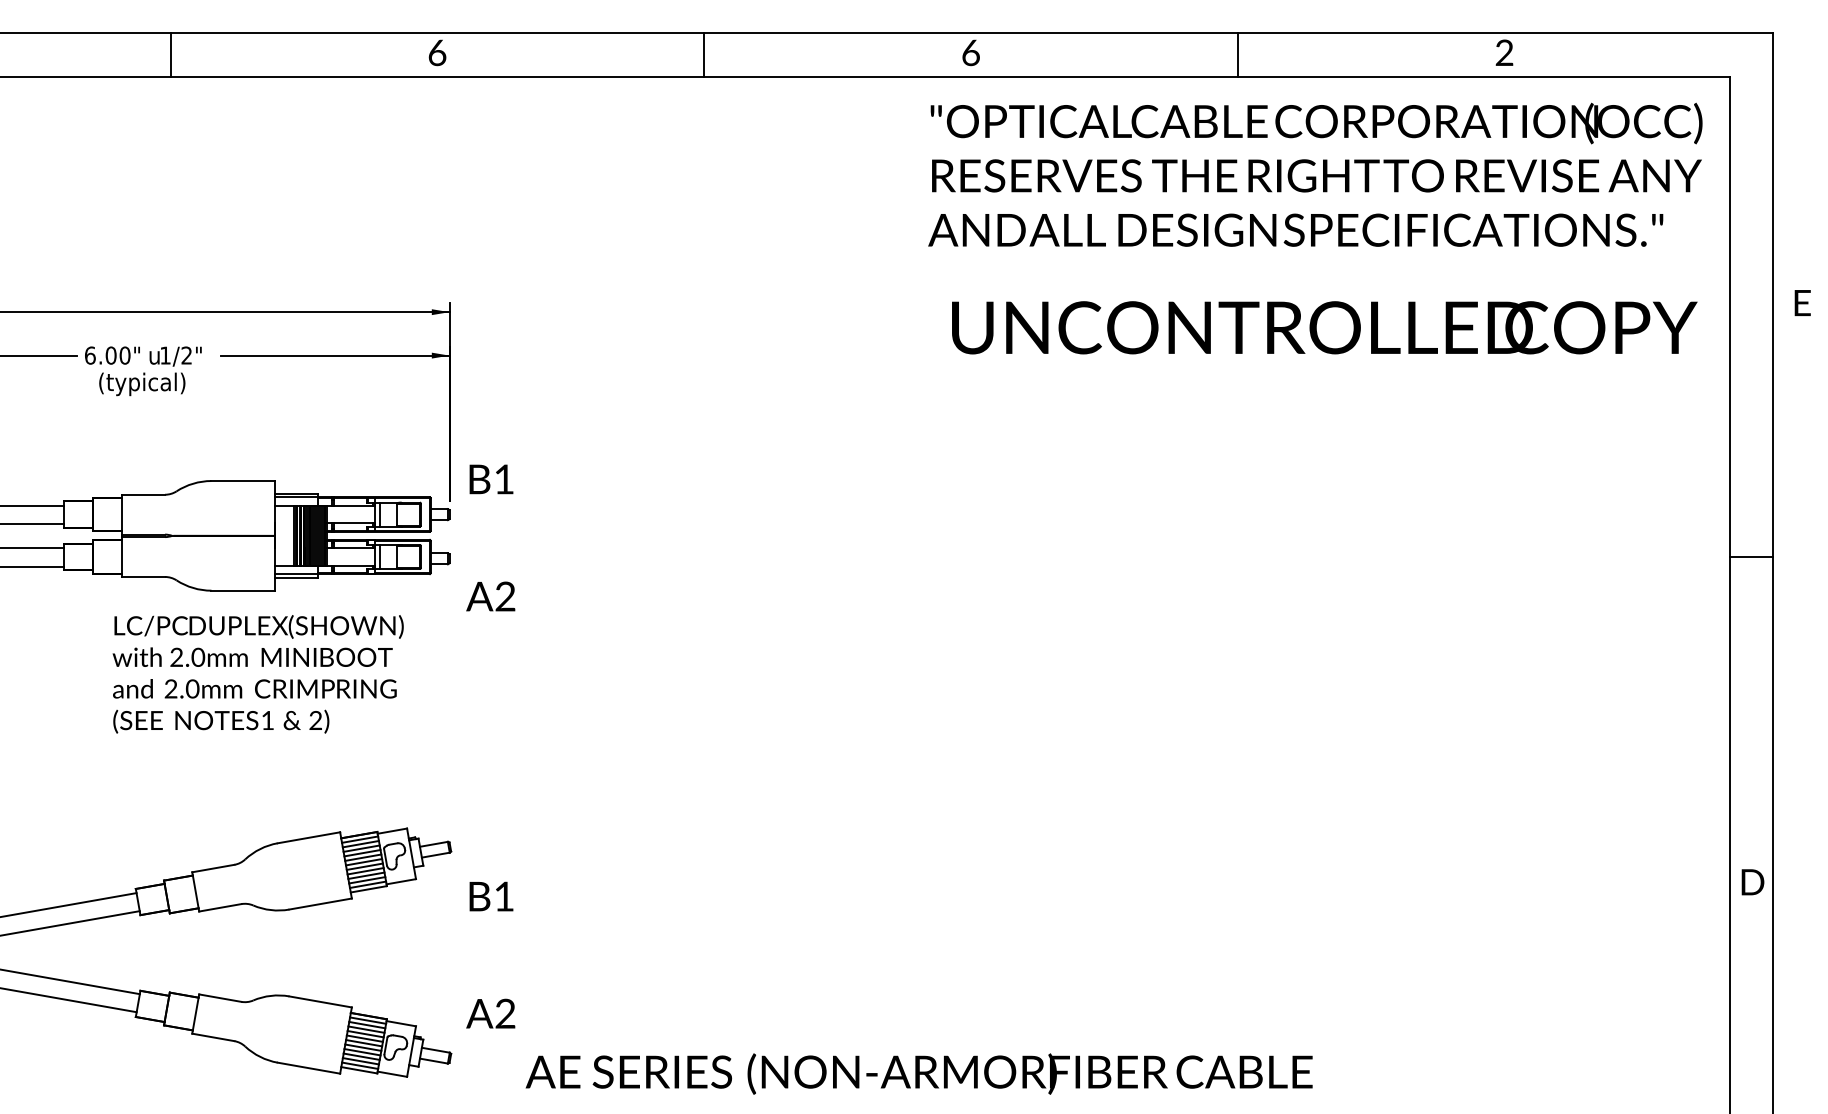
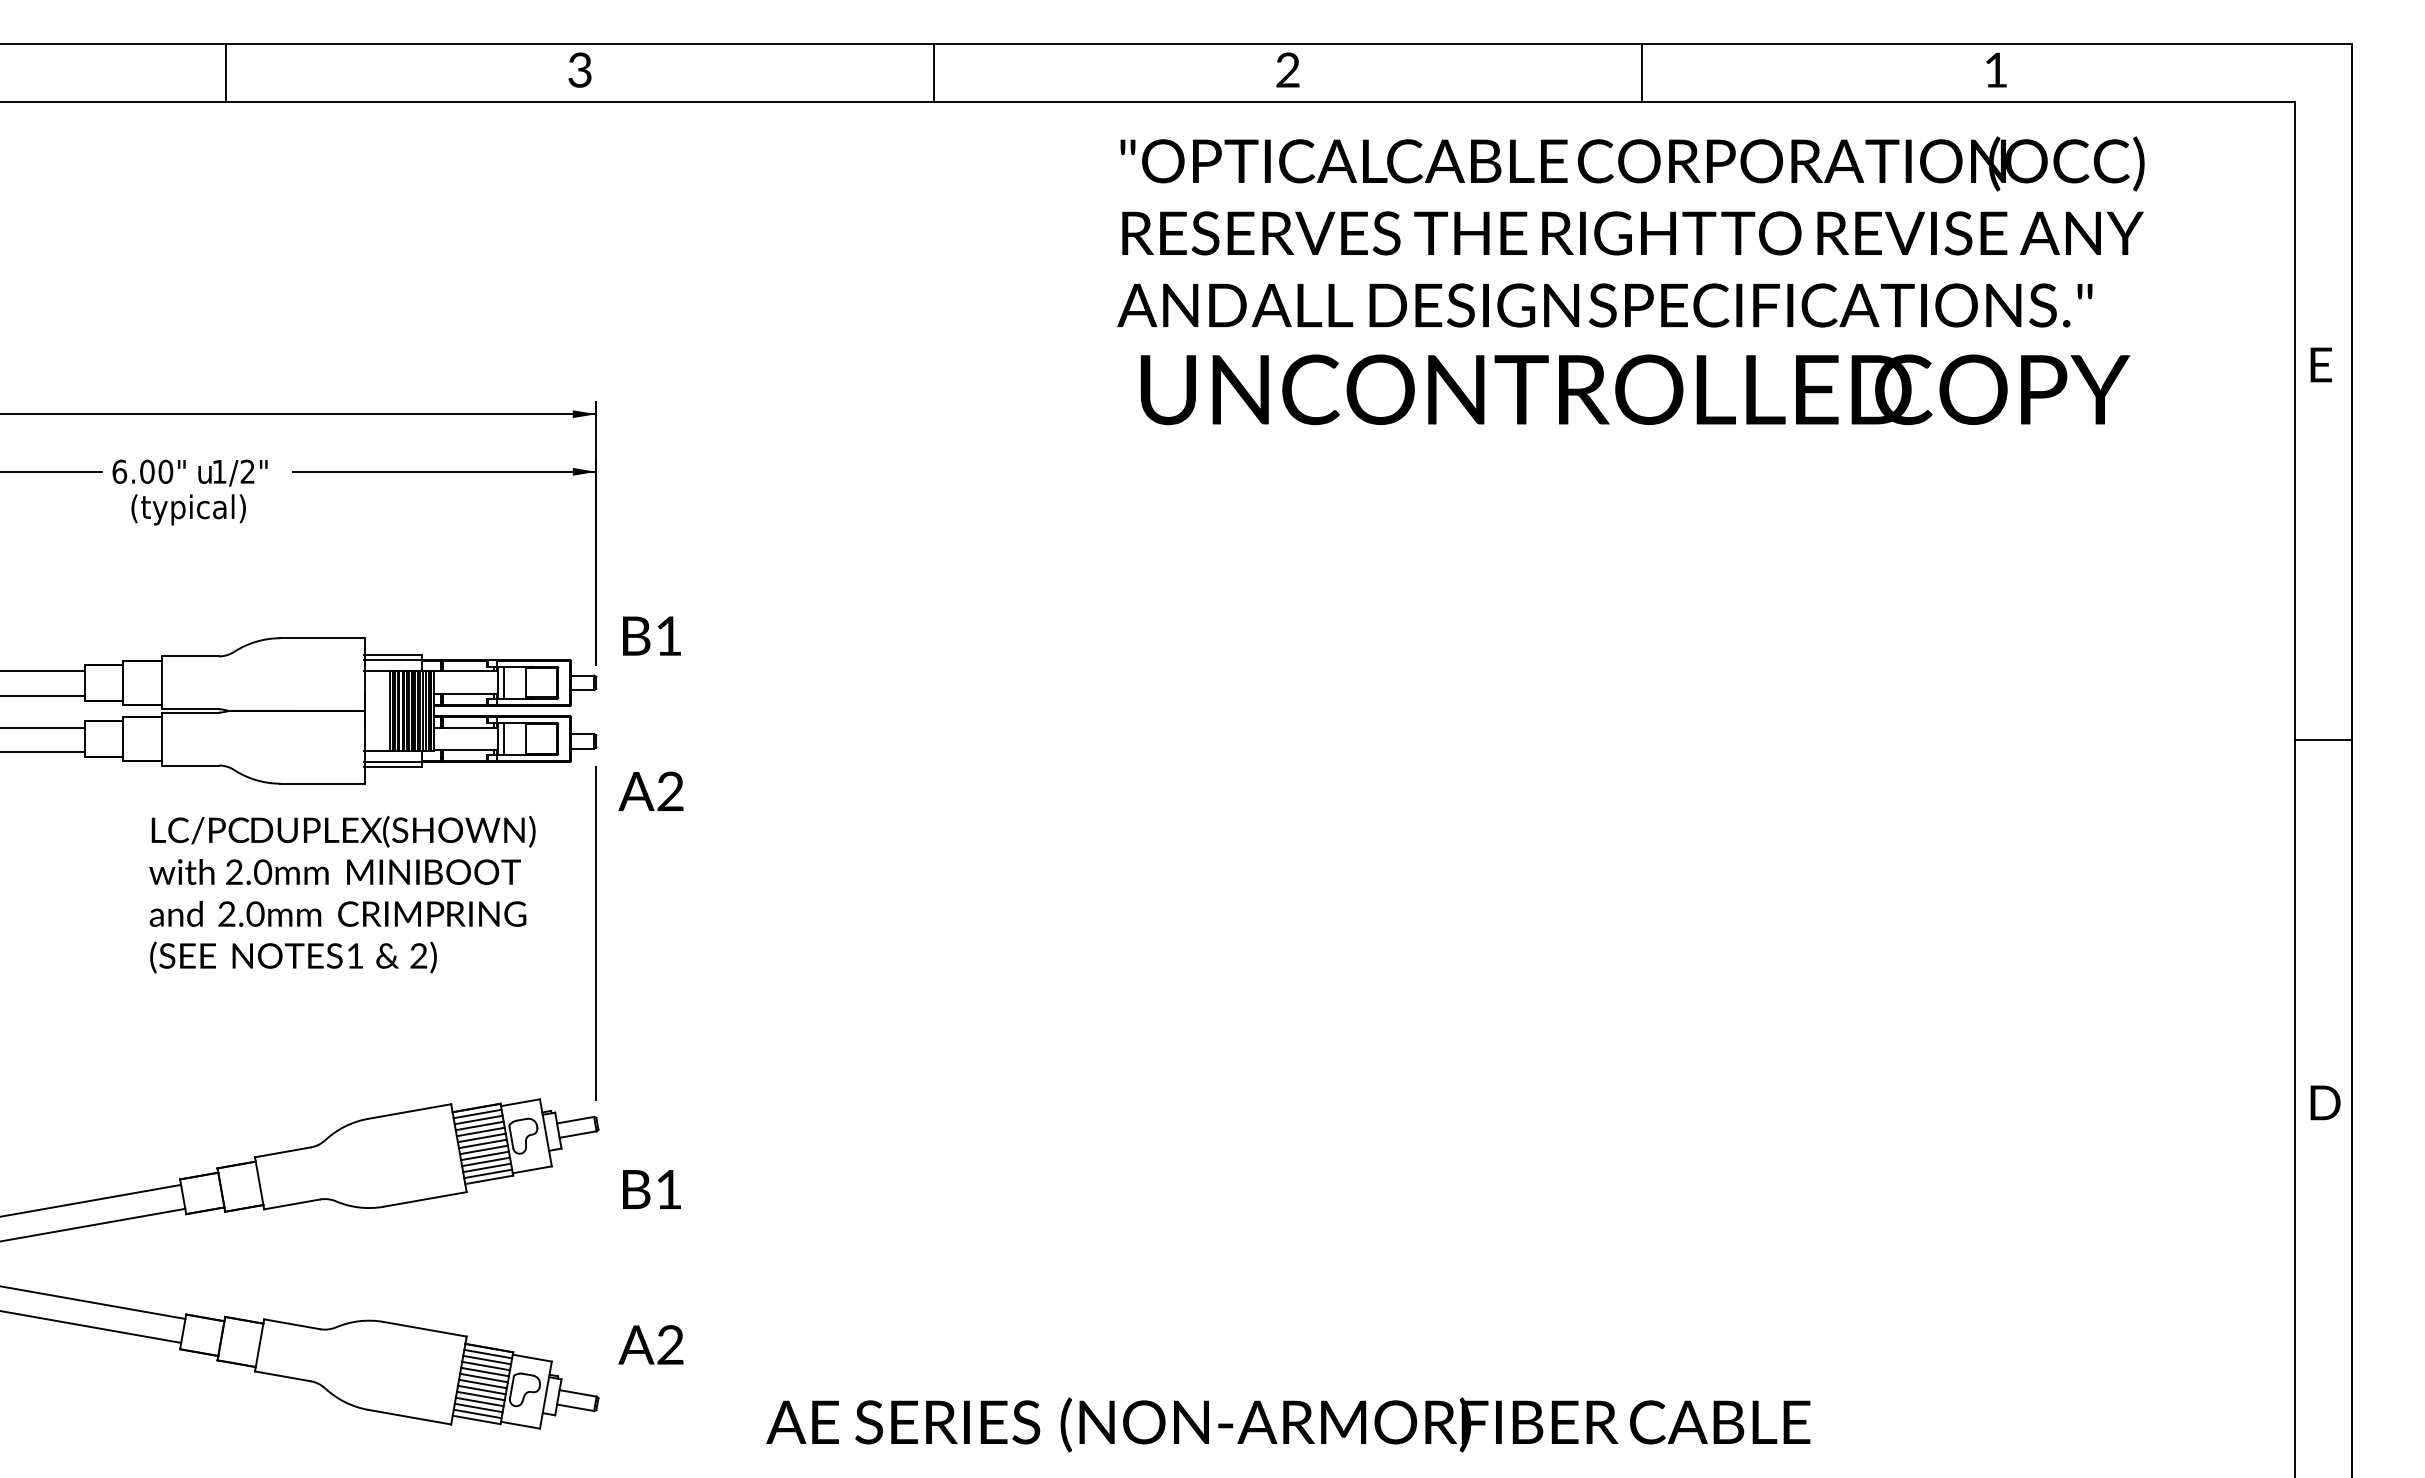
text: (437, 52) -> (580, 69), 6 -> 3
text: (970, 52) -> (1287, 69), 6 -> 2
text: (1504, 52) -> (1995, 69), 2 -> 1
text: (1315, 174) -> (1631, 231), moved
text: (1802, 302) -> (2320, 364), moved
text: (1324, 327) -> (1635, 389), moved
line: (449, 703) -> (596, 933), added
text: (1752, 882) -> (2324, 1103), moved
text: (918, 1073) -> (1287, 1424), moved

